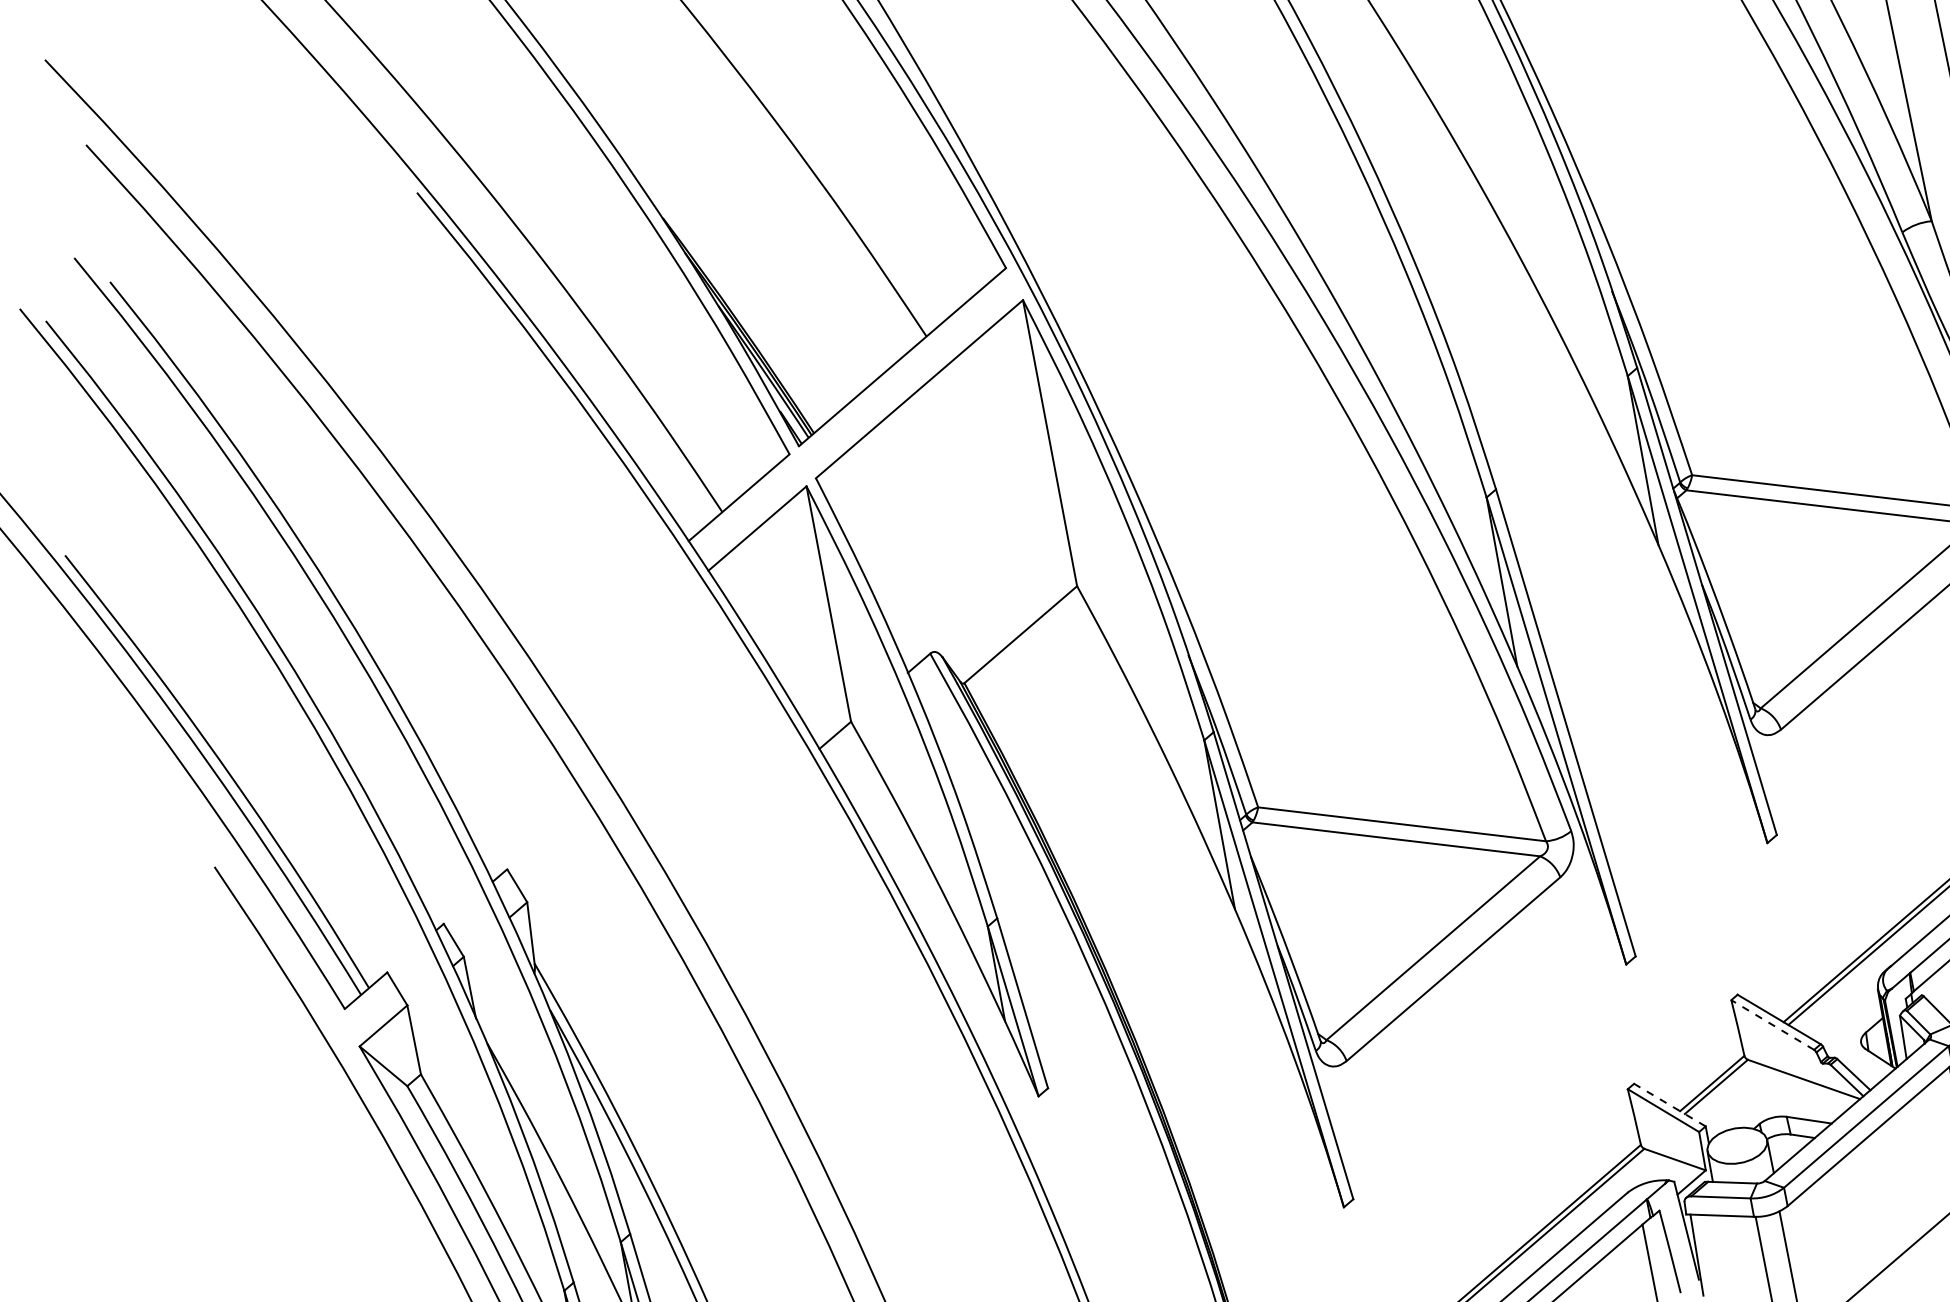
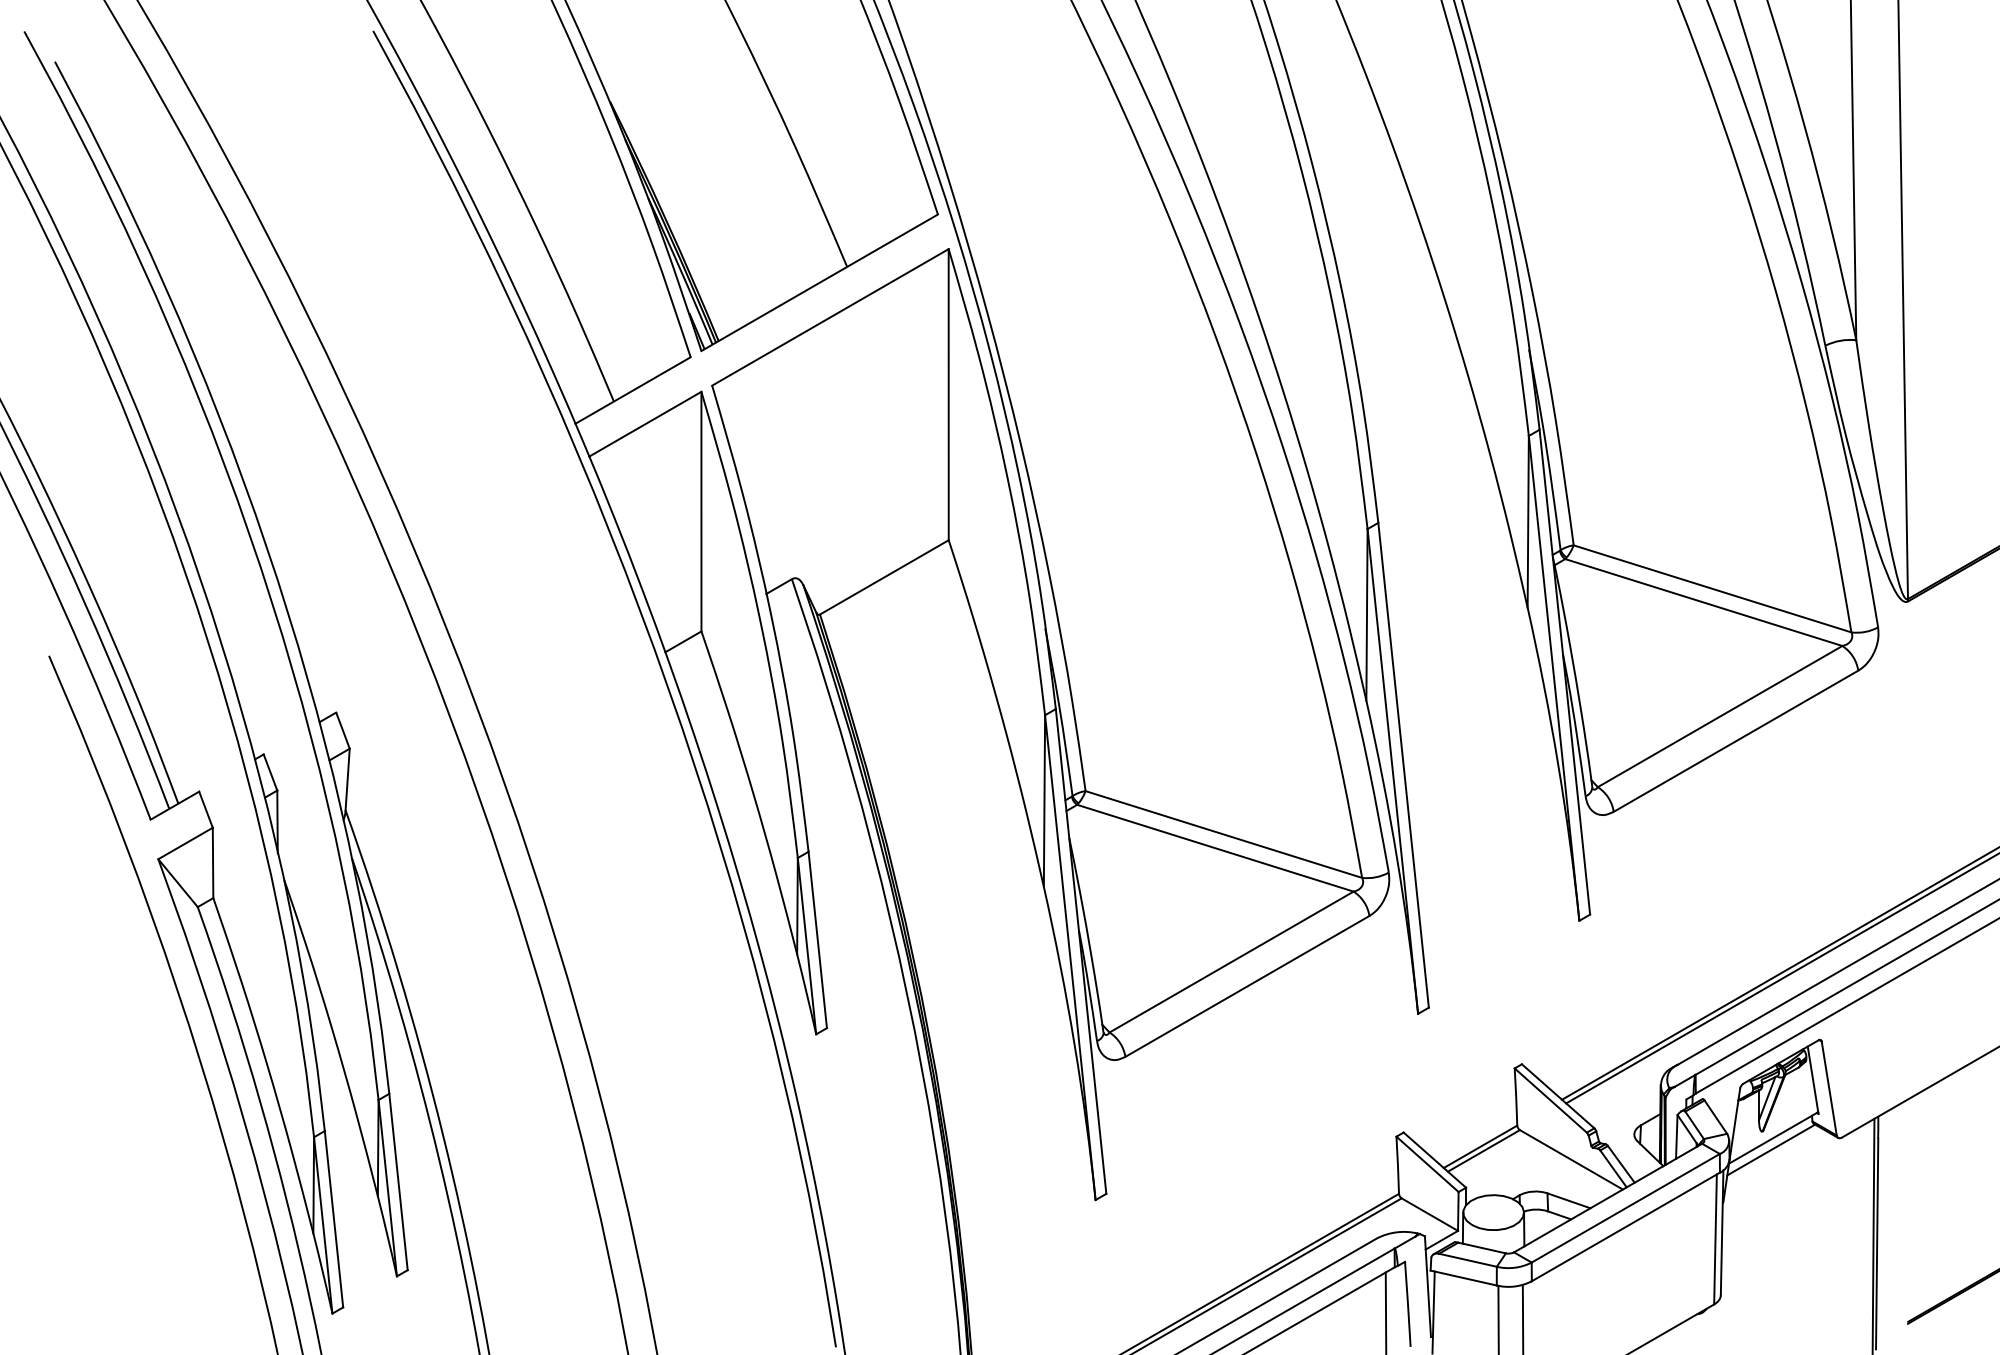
line: (1772, 1025) -> (1550, 1100), dashed -> solid
line: (1669, 1105) -> (1434, 1160), dashed -> solid

